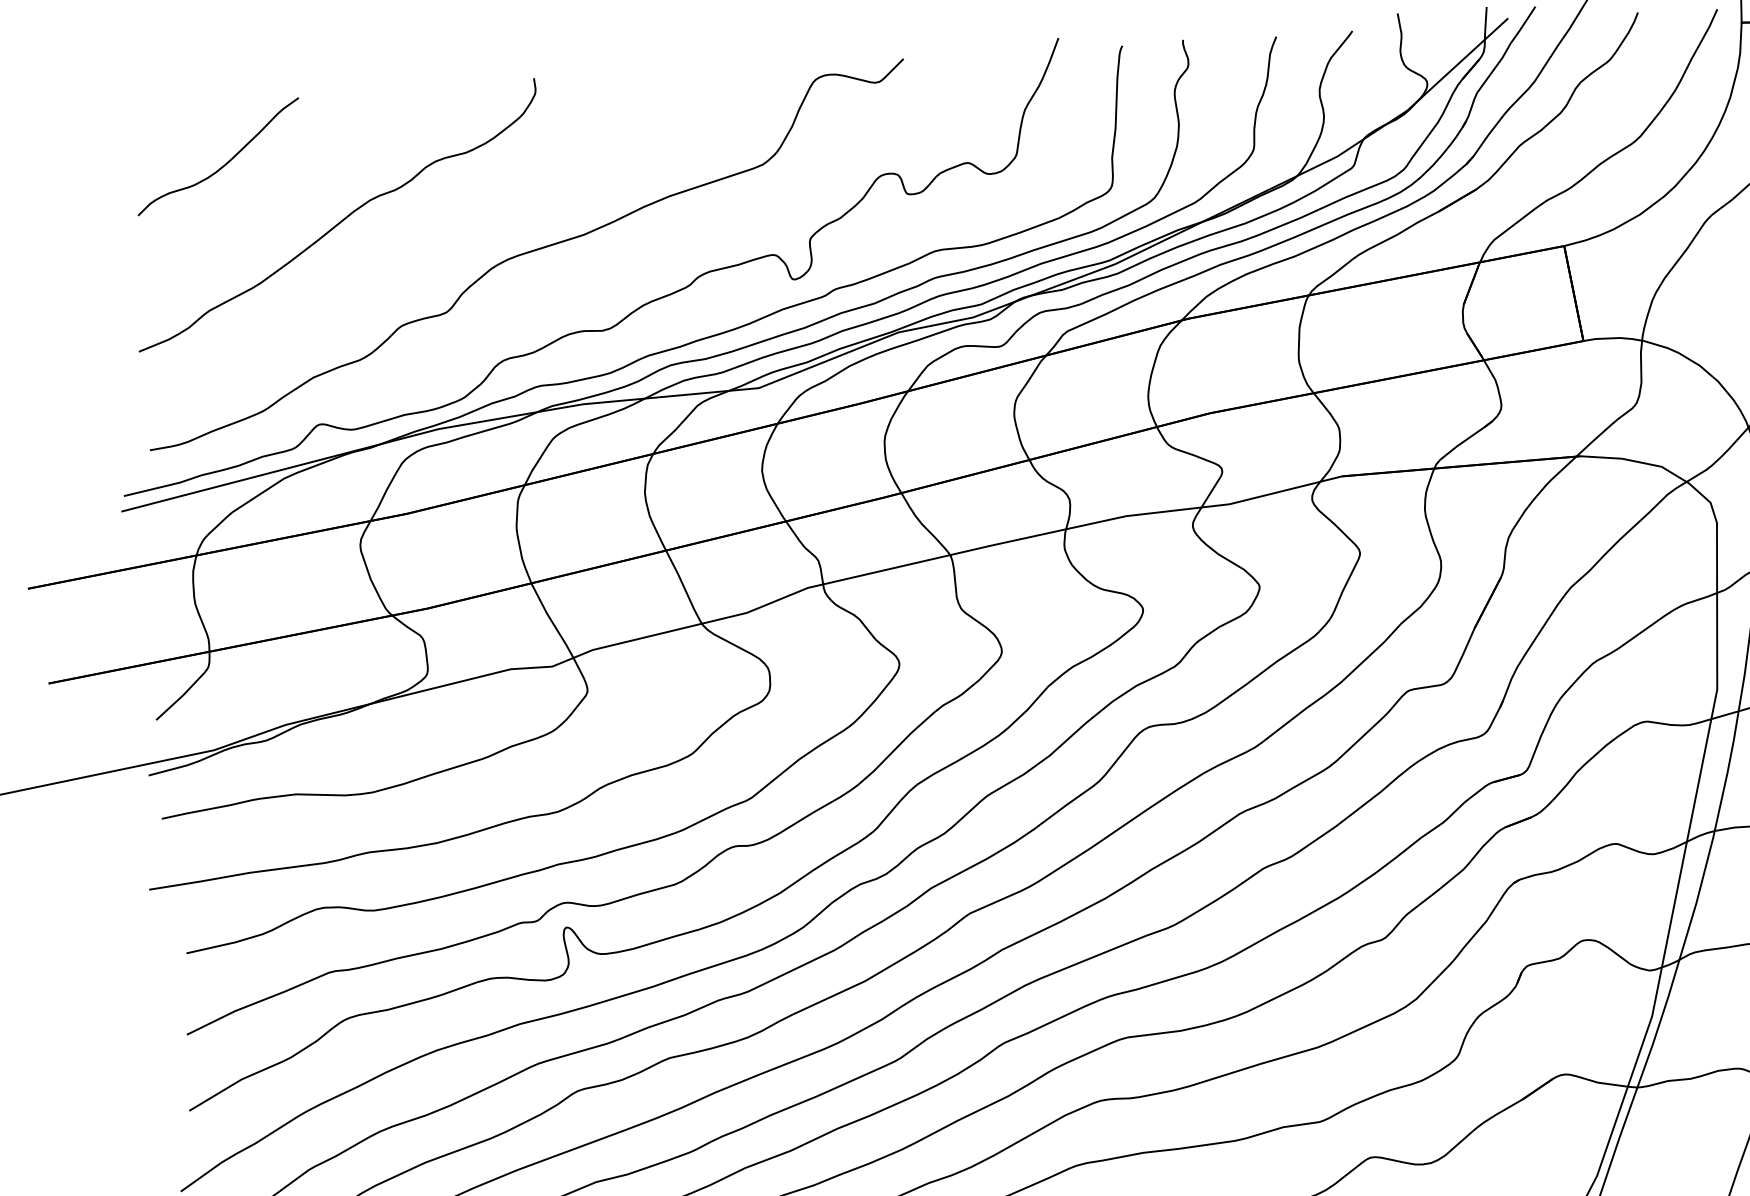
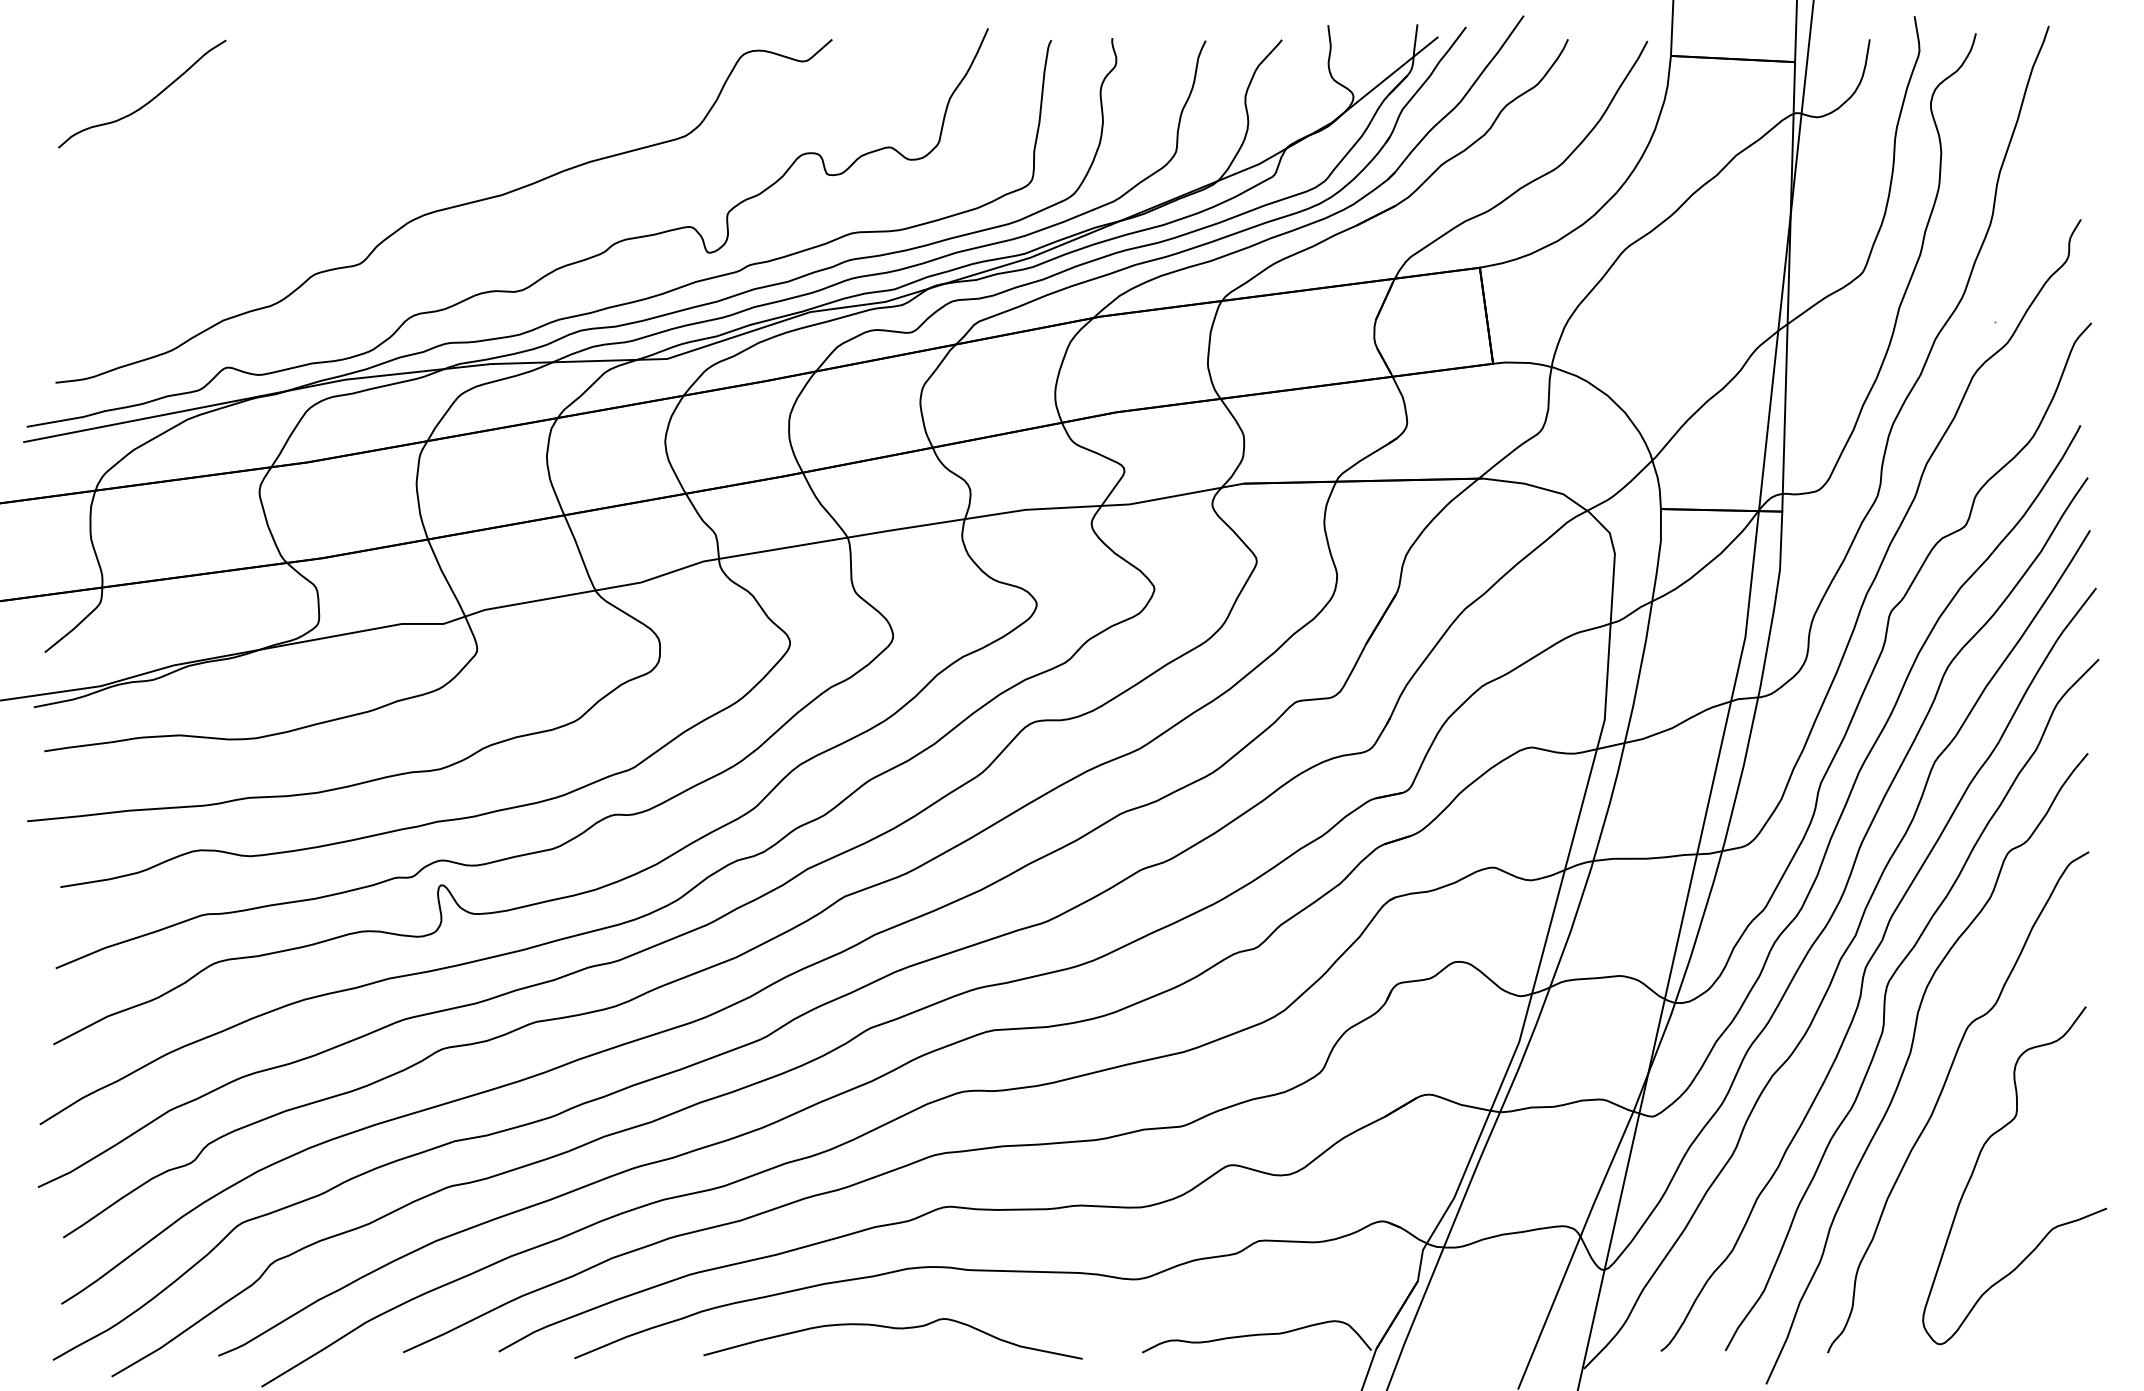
curve: (340, 220) -> (260, 165), removed

